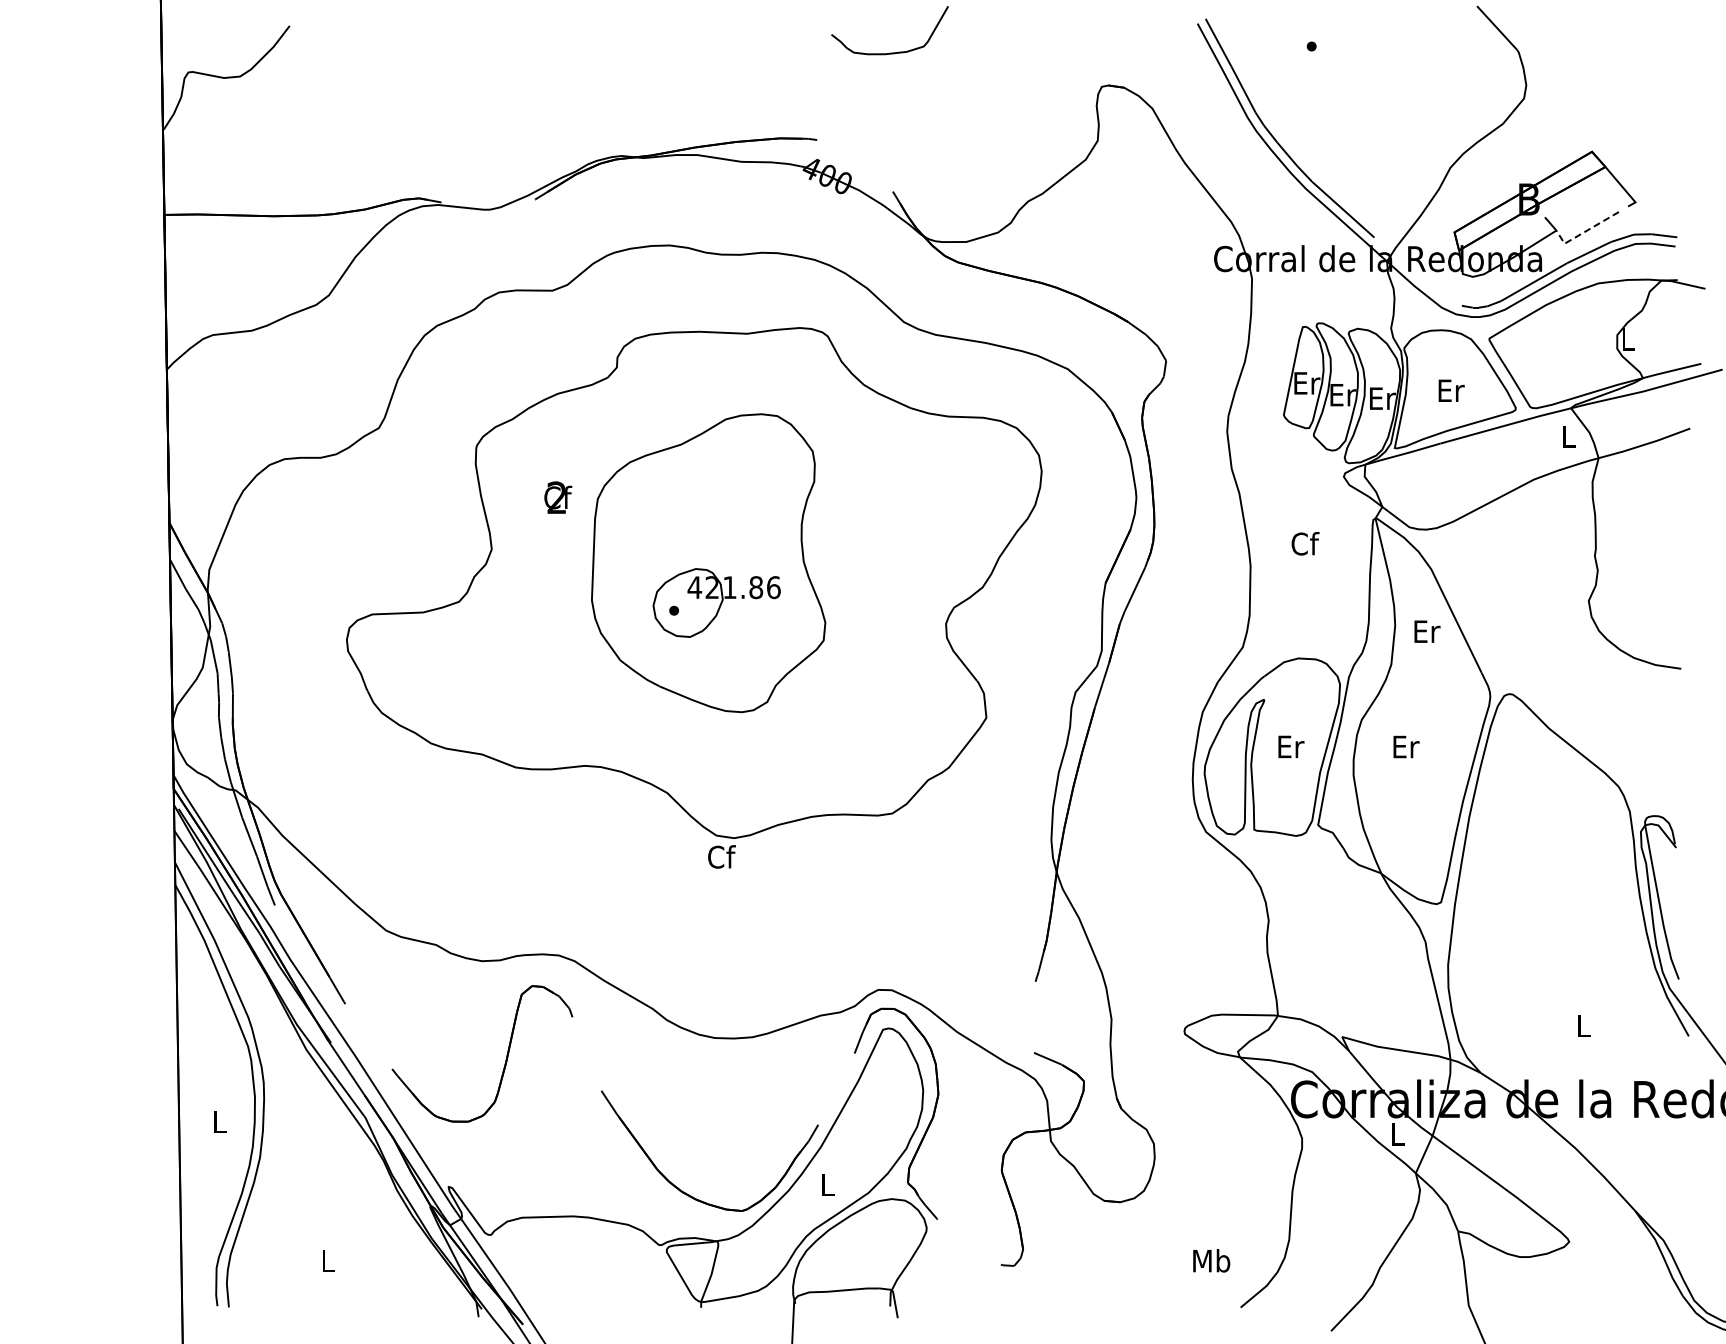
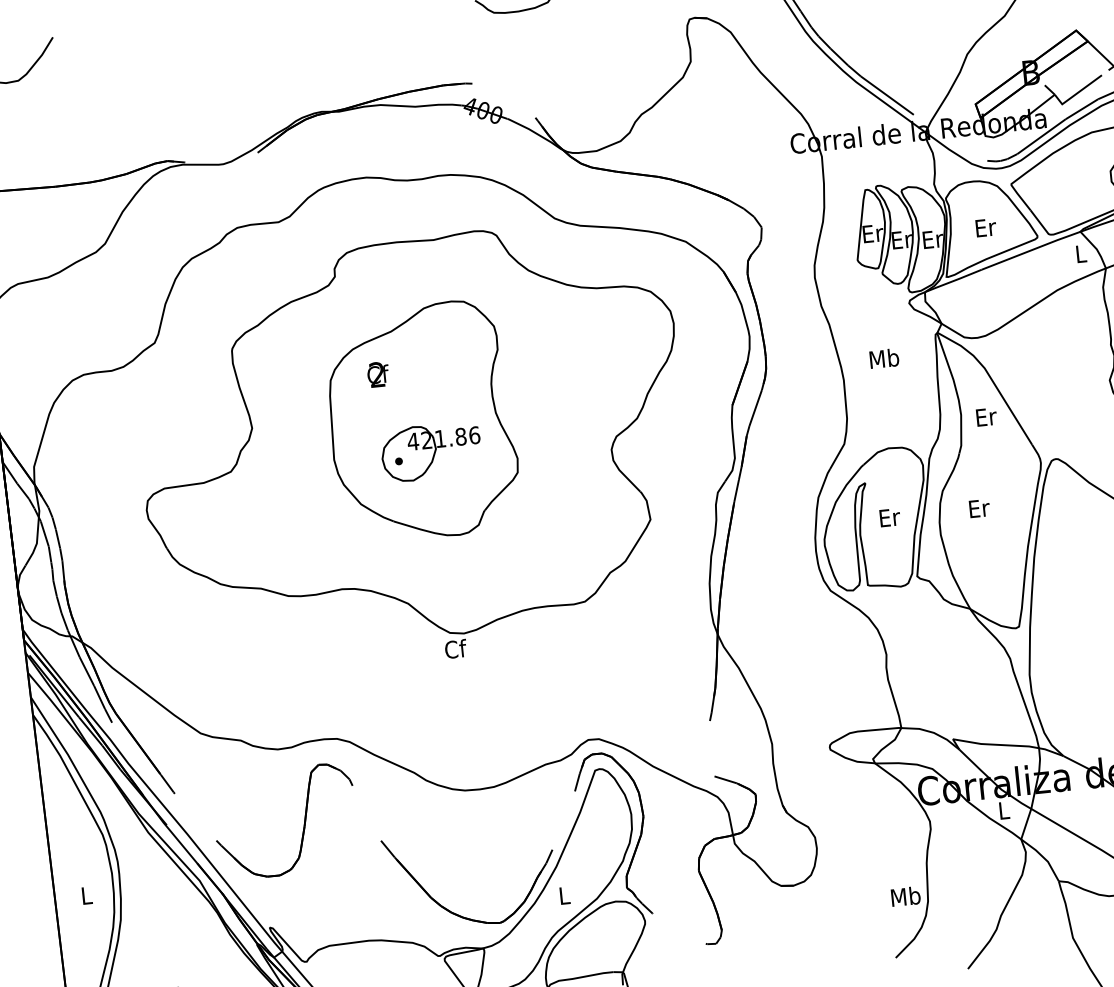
line: (1584, 232) -> (1076, 93), dashed -> solid
text: (558, 497) -> (378, 374), moved
text: (1304, 543) -> (883, 358), Cf -> Mb
text: (1211, 1260) -> (905, 896), moved

